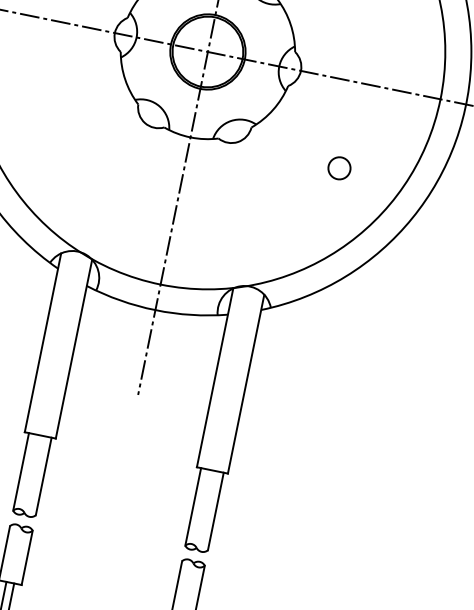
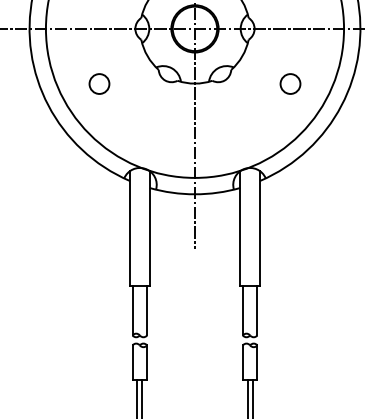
circle: (41, 106) -> (99, 83), added
circle: (339, 167) -> (290, 83), size x1.43

